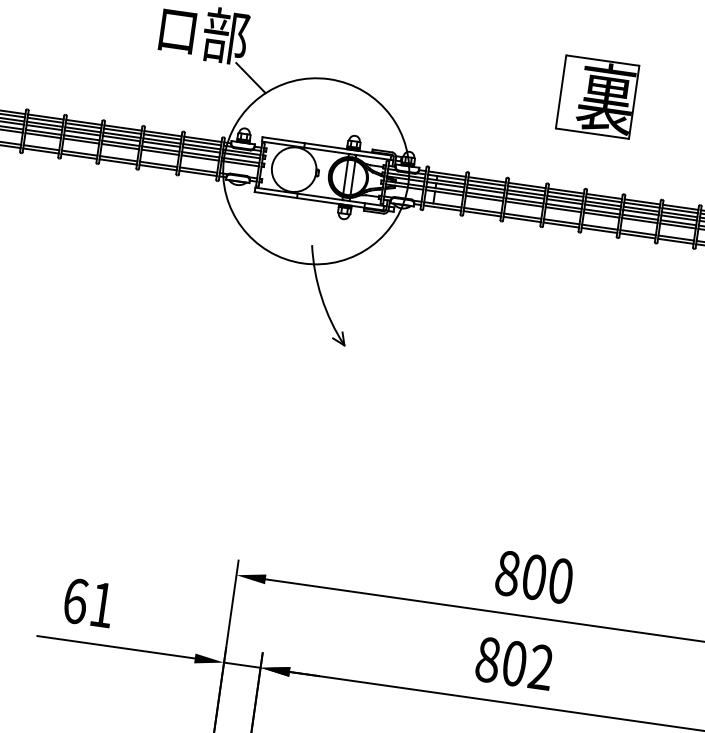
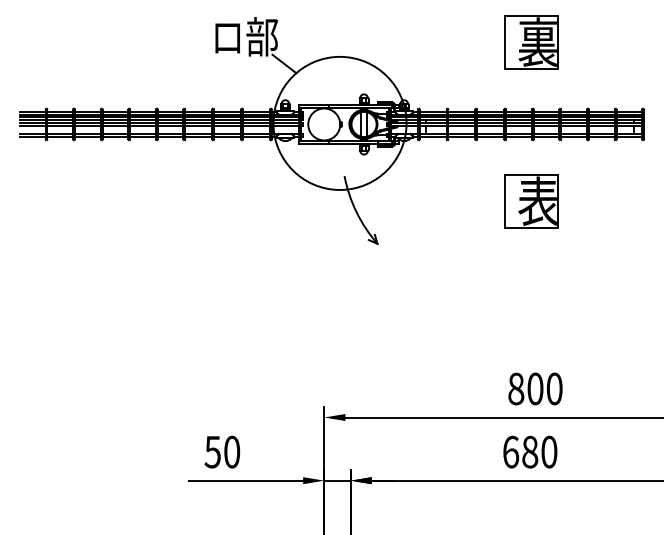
part: (565, 317) -> (531, 201), added
text: (88, 602) -> (222, 451), 61 -> 50
text: (515, 662) -> (530, 451), 802 -> 680

